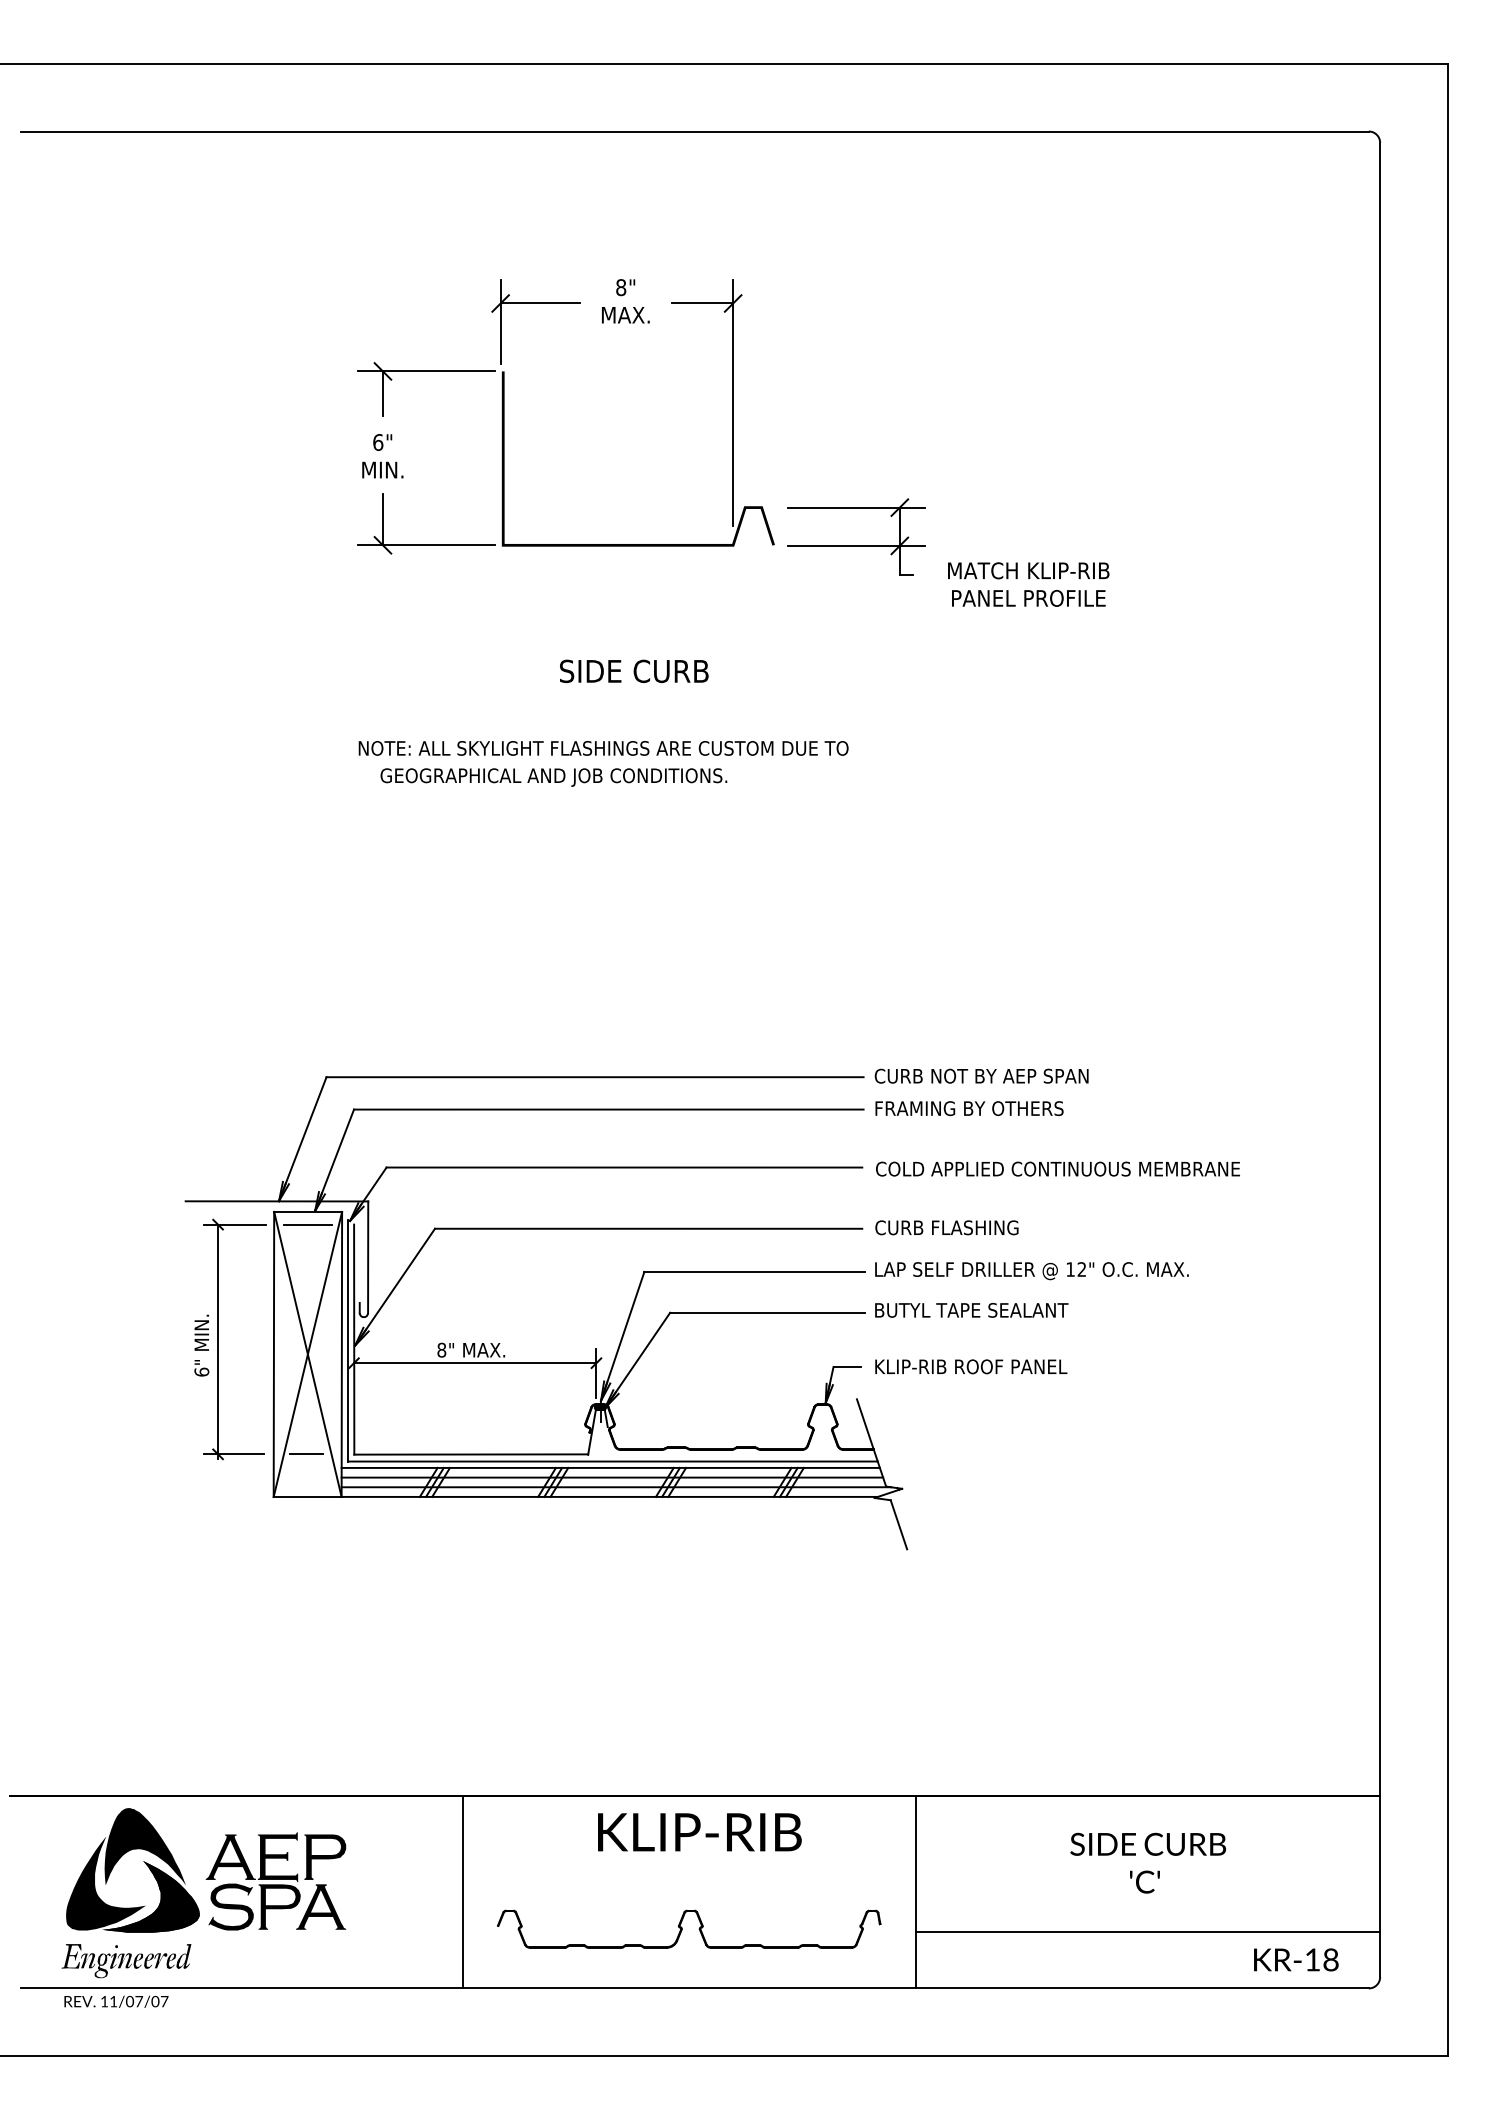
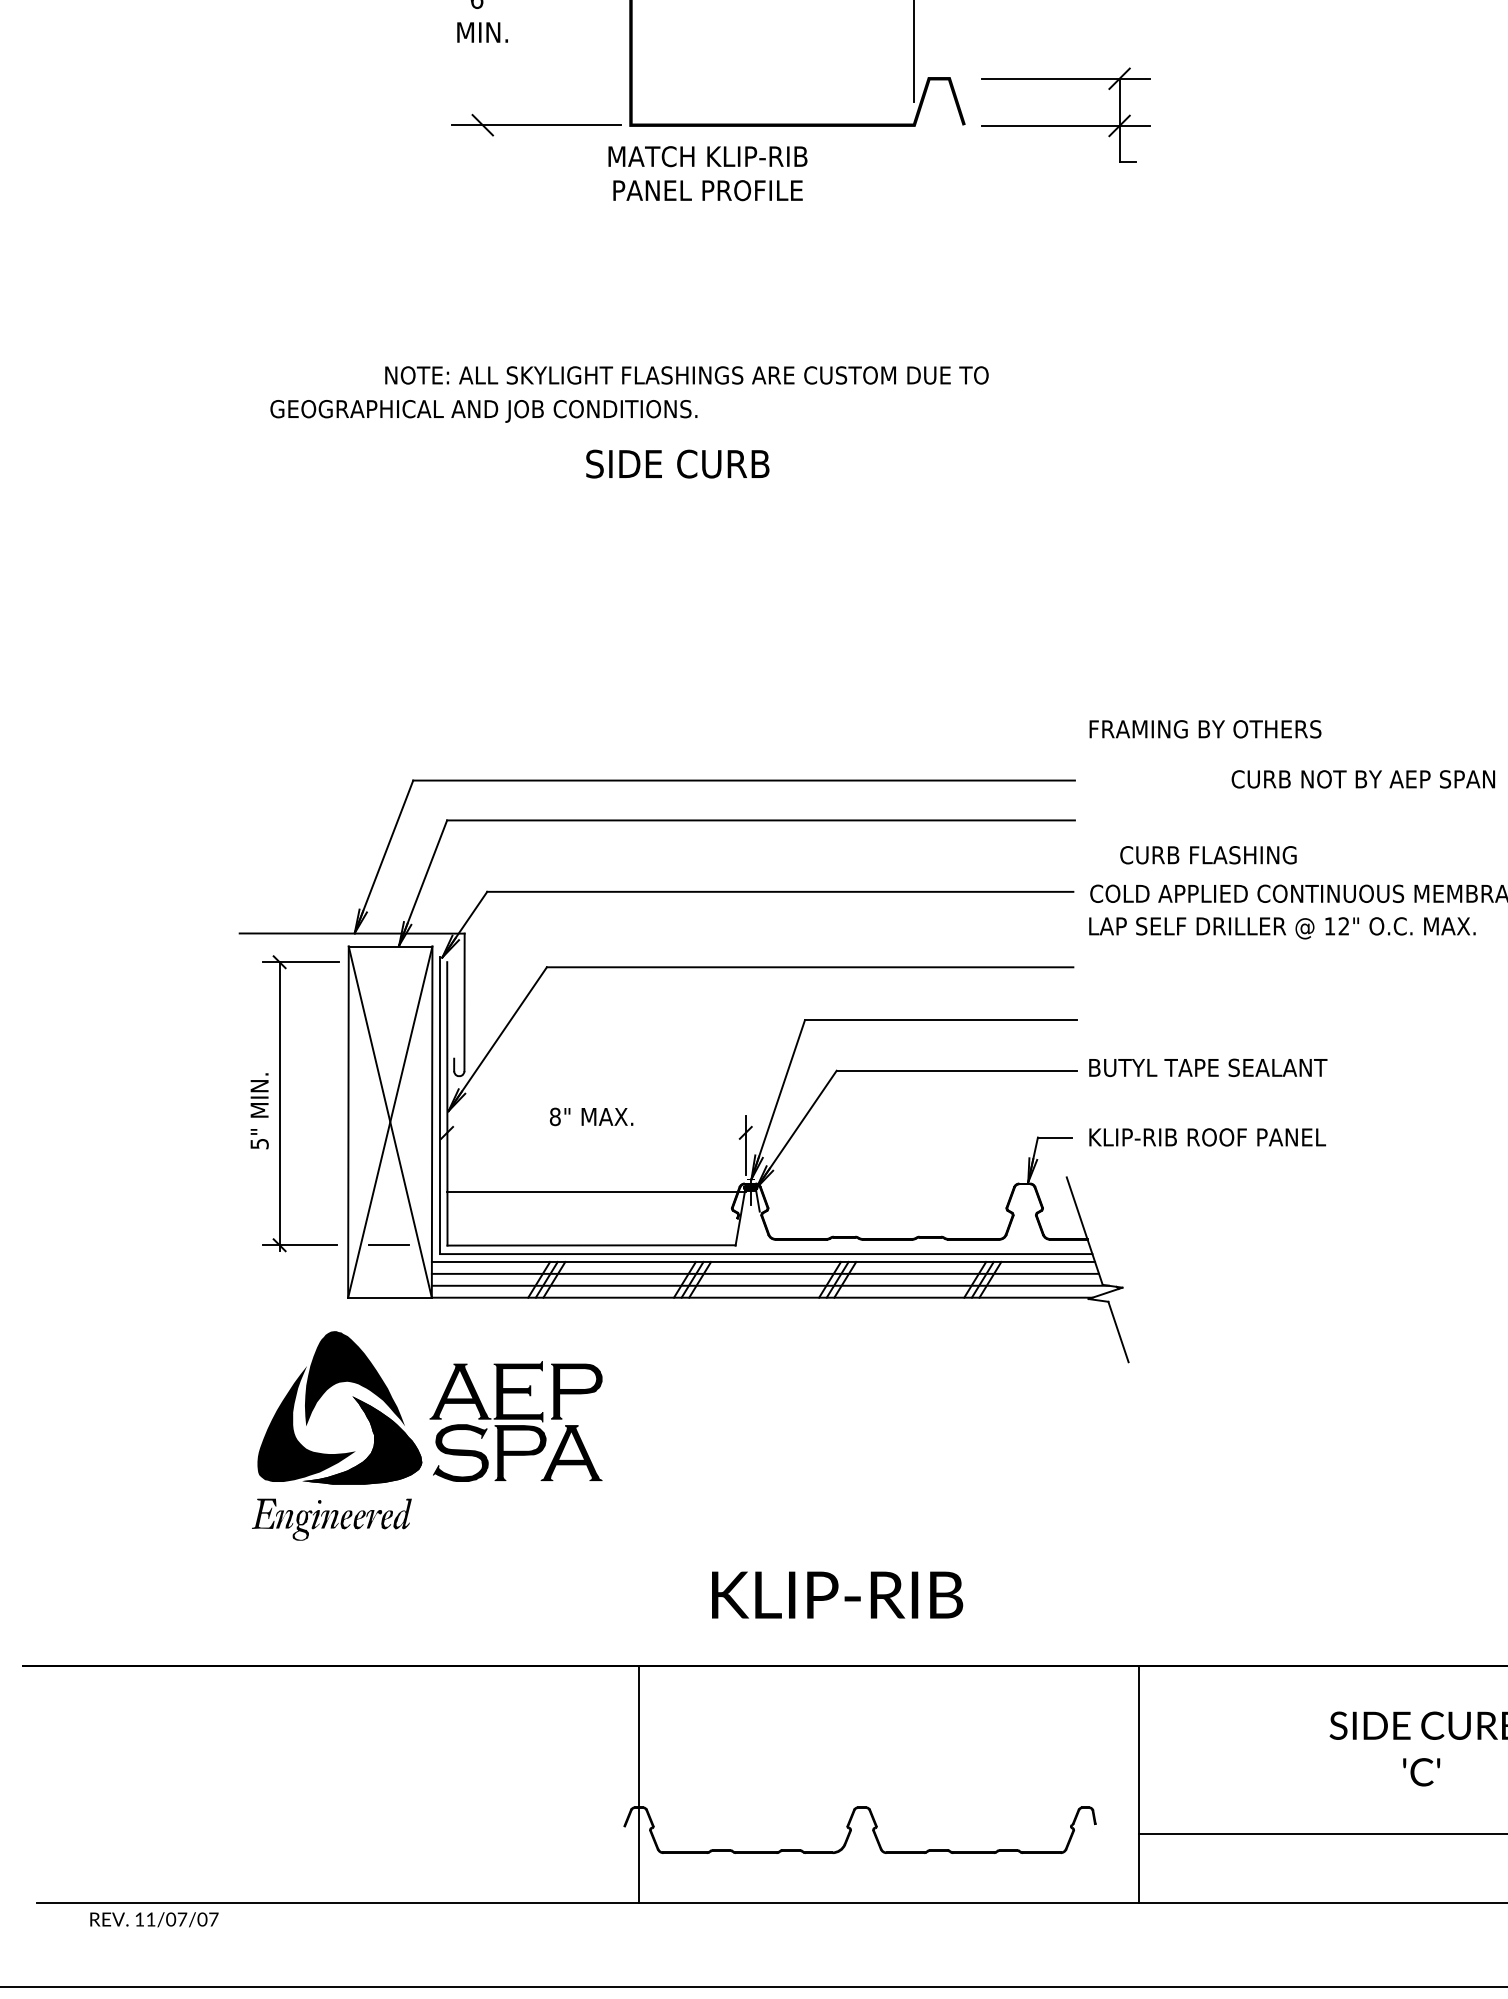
line: (382, 519) -> (482, 93), removed
text: (1028, 584) -> (707, 173), moved
text: (634, 671) -> (678, 464), moved
text: (603, 748) -> (686, 375), moved
text: (553, 777) -> (483, 411), moved
text: (981, 1075) -> (1363, 778), moved
text: (969, 1108) -> (1205, 729), moved
line: (307, 1224) -> (389, 962), removed
text: (946, 1227) -> (1207, 854), moved
text: (1031, 1271) -> (1281, 928), moved
line: (475, 1363) -> (596, 1192), moved
text: (201, 1371) -> (259, 1143), 6" -> 5"
text: (699, 1832) -> (837, 1595), moved
line: (463, 1891) -> (639, 1783), moved
part: (210, 1895) -> (435, 1438), moved

